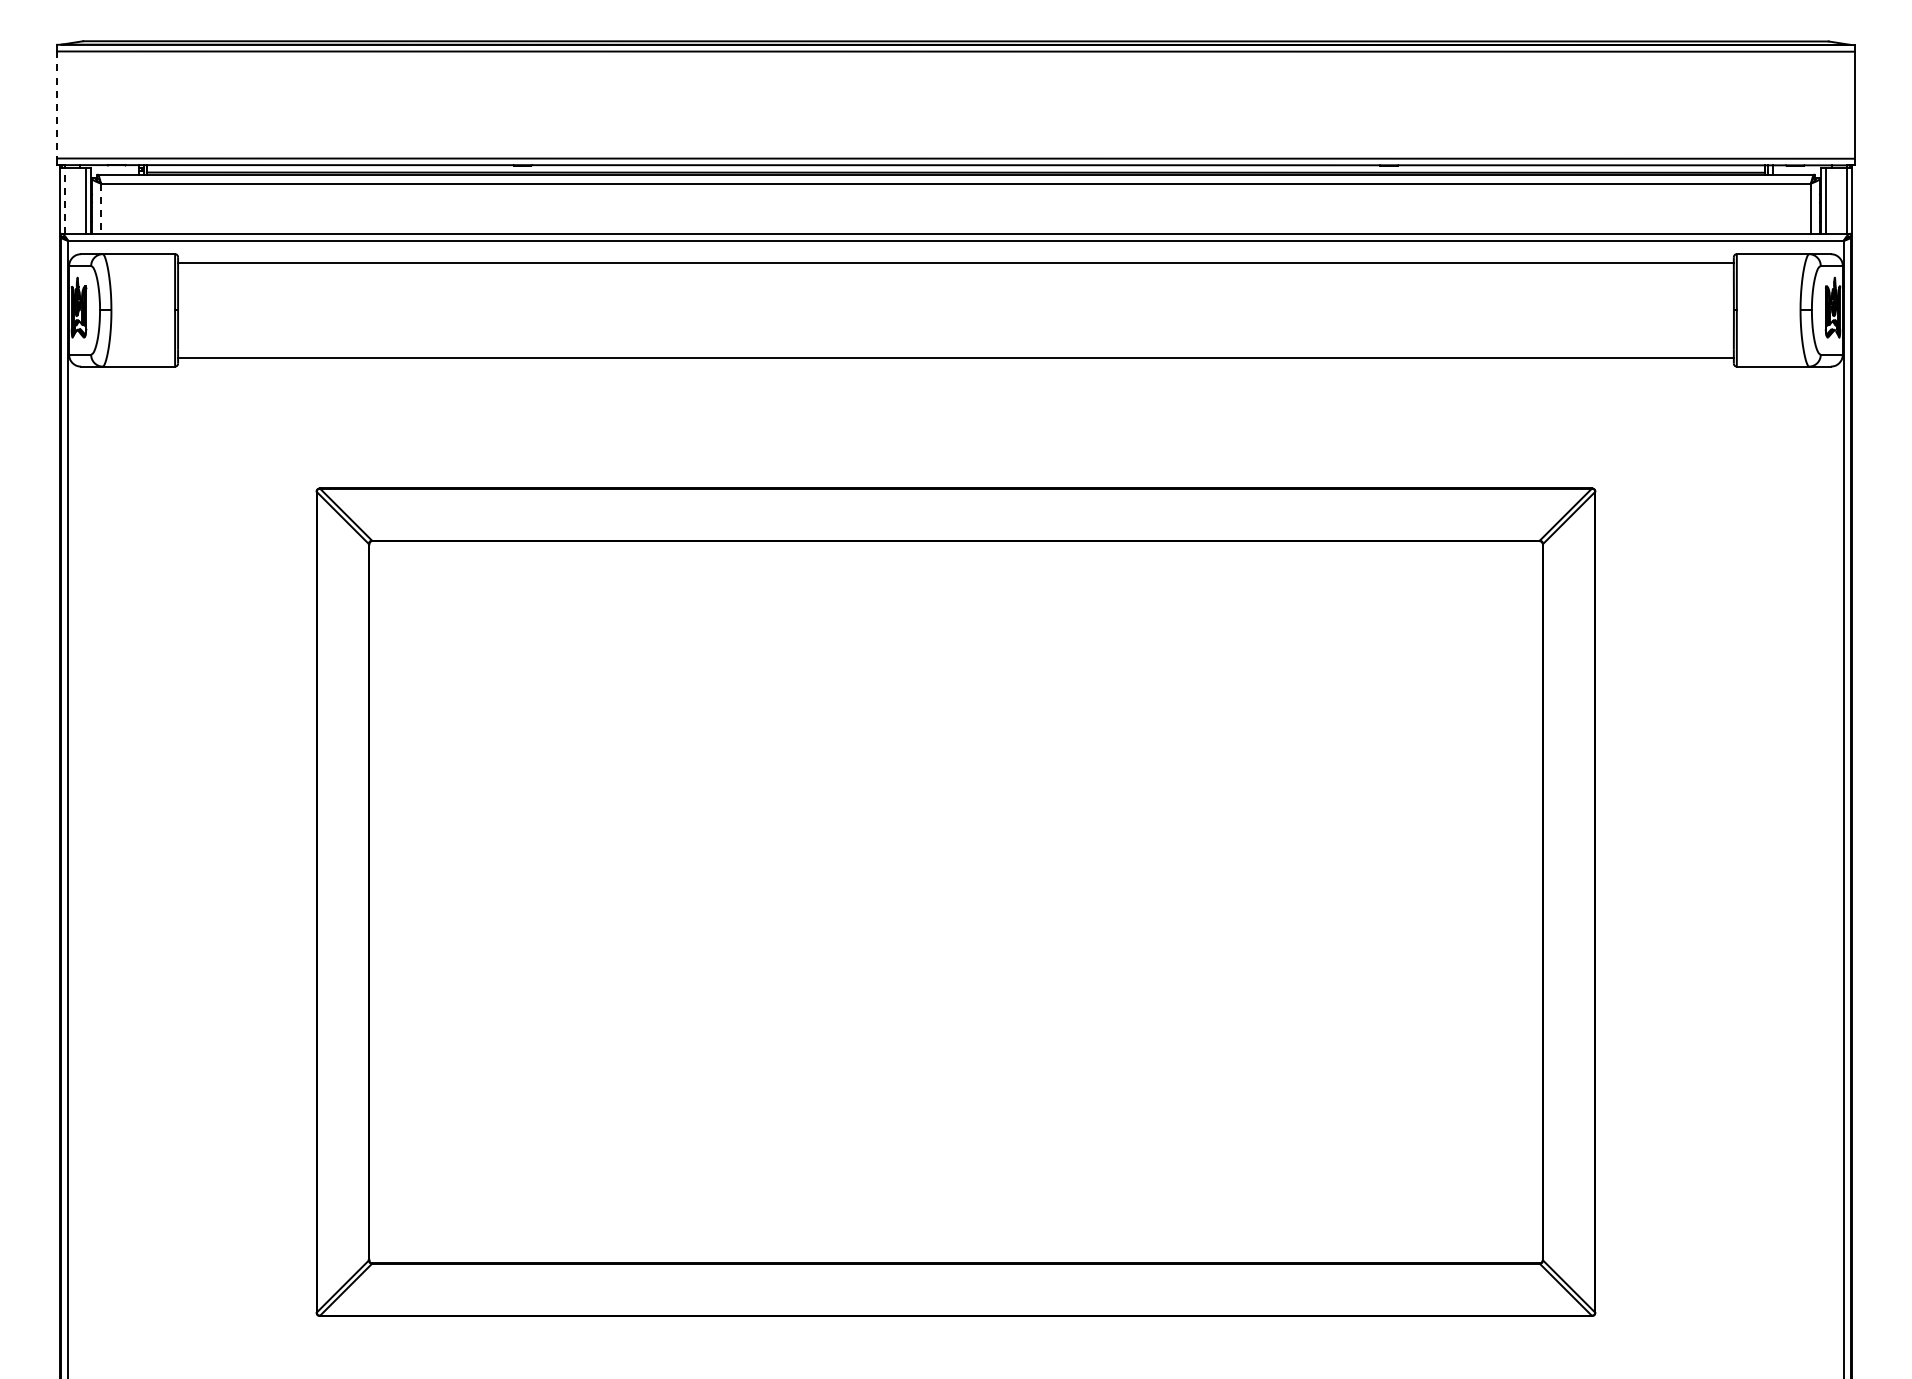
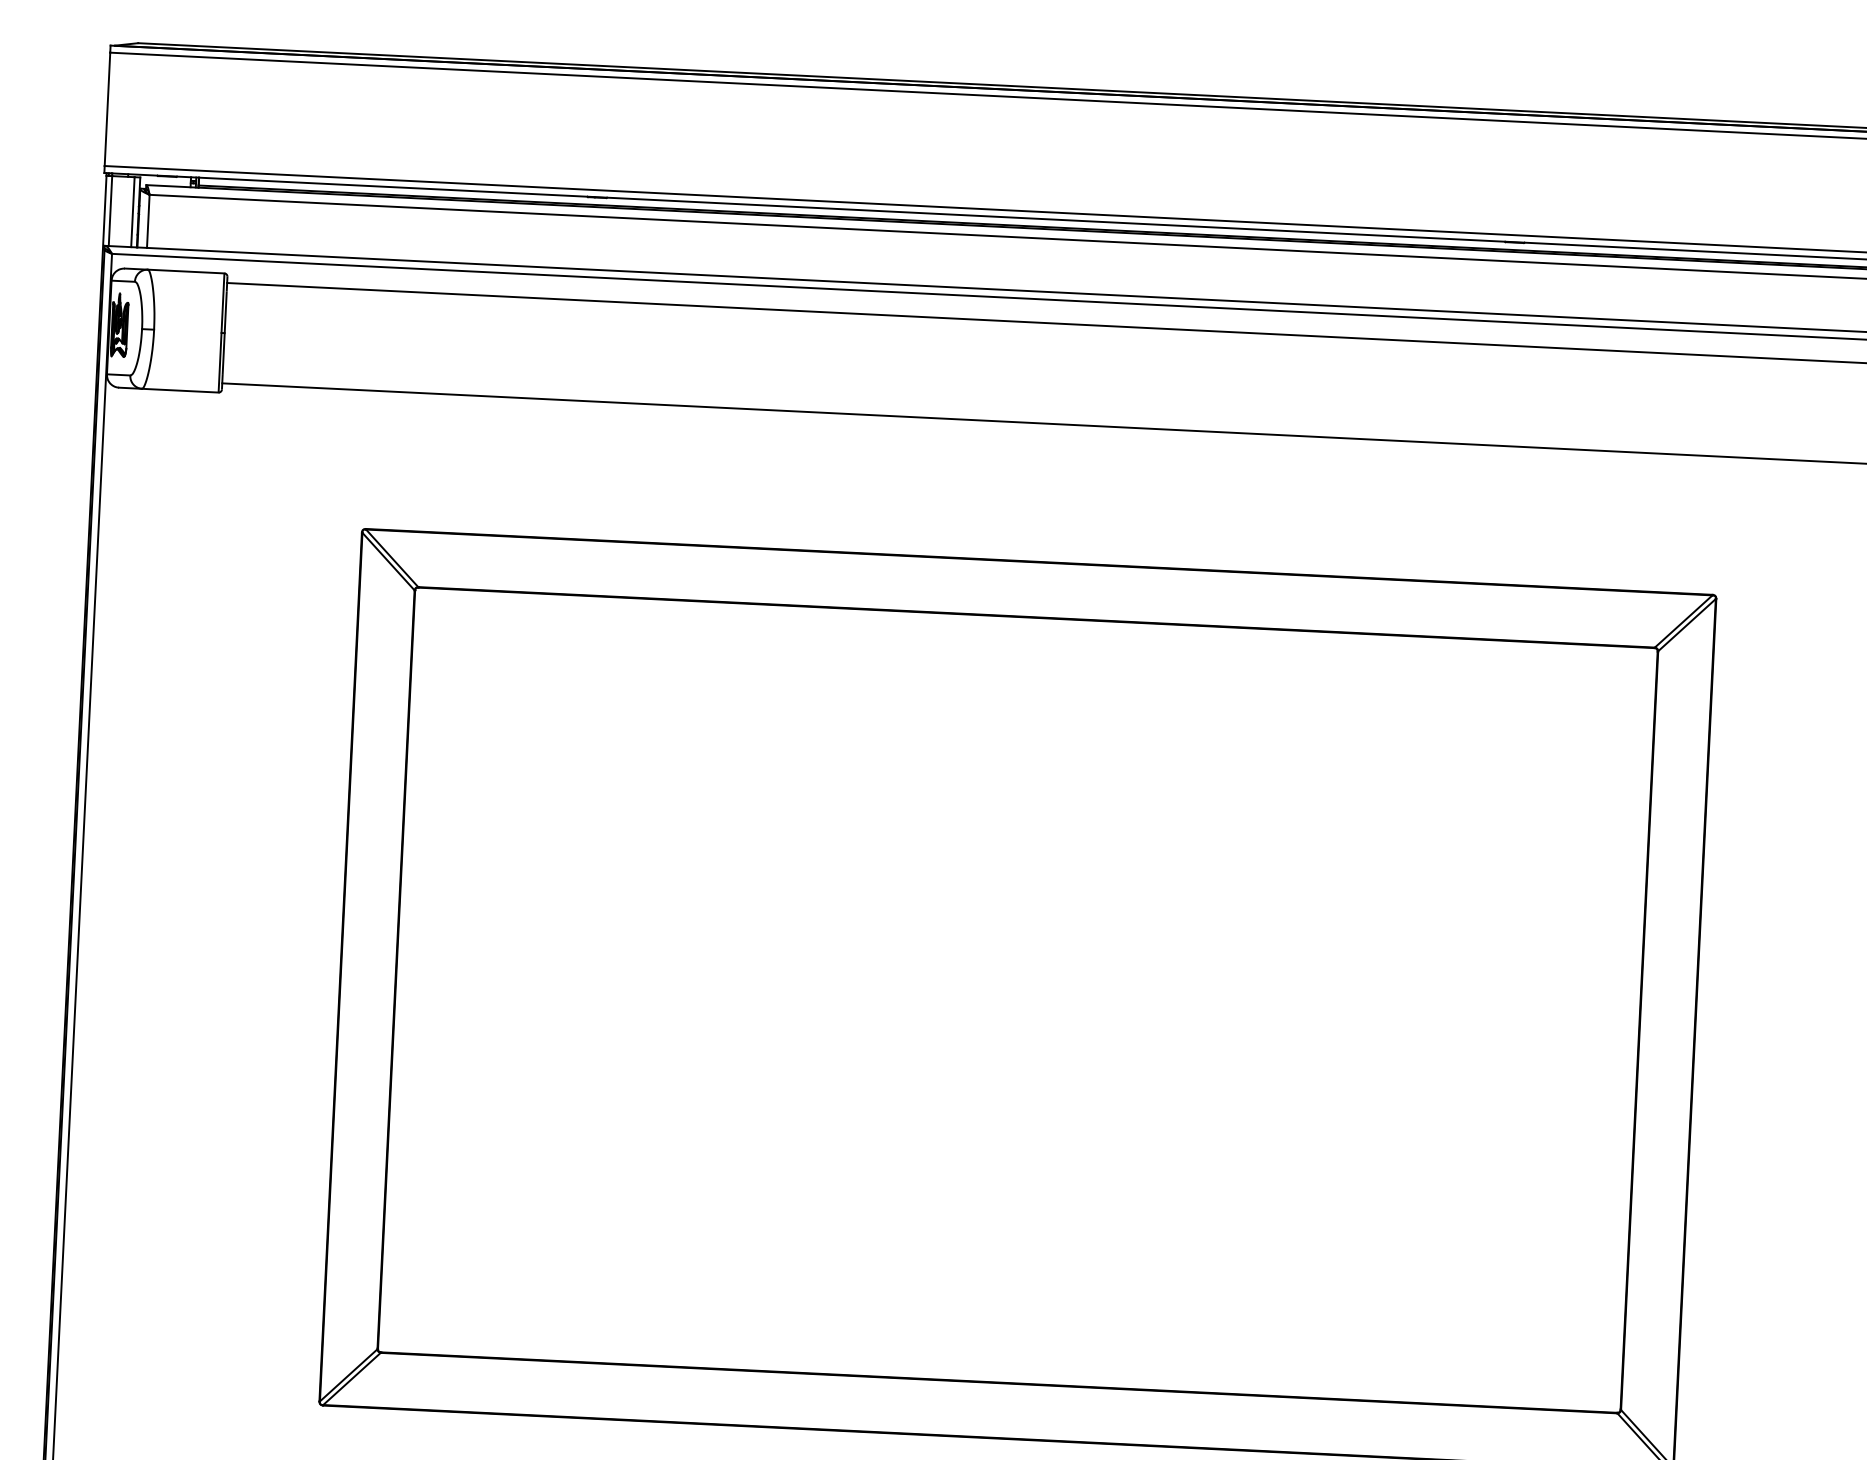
line: (57, 104) -> (107, 108), dashed -> solid
line: (64, 200) -> (110, 210), dashed -> solid
line: (100, 209) -> (147, 222), dashed -> solid

